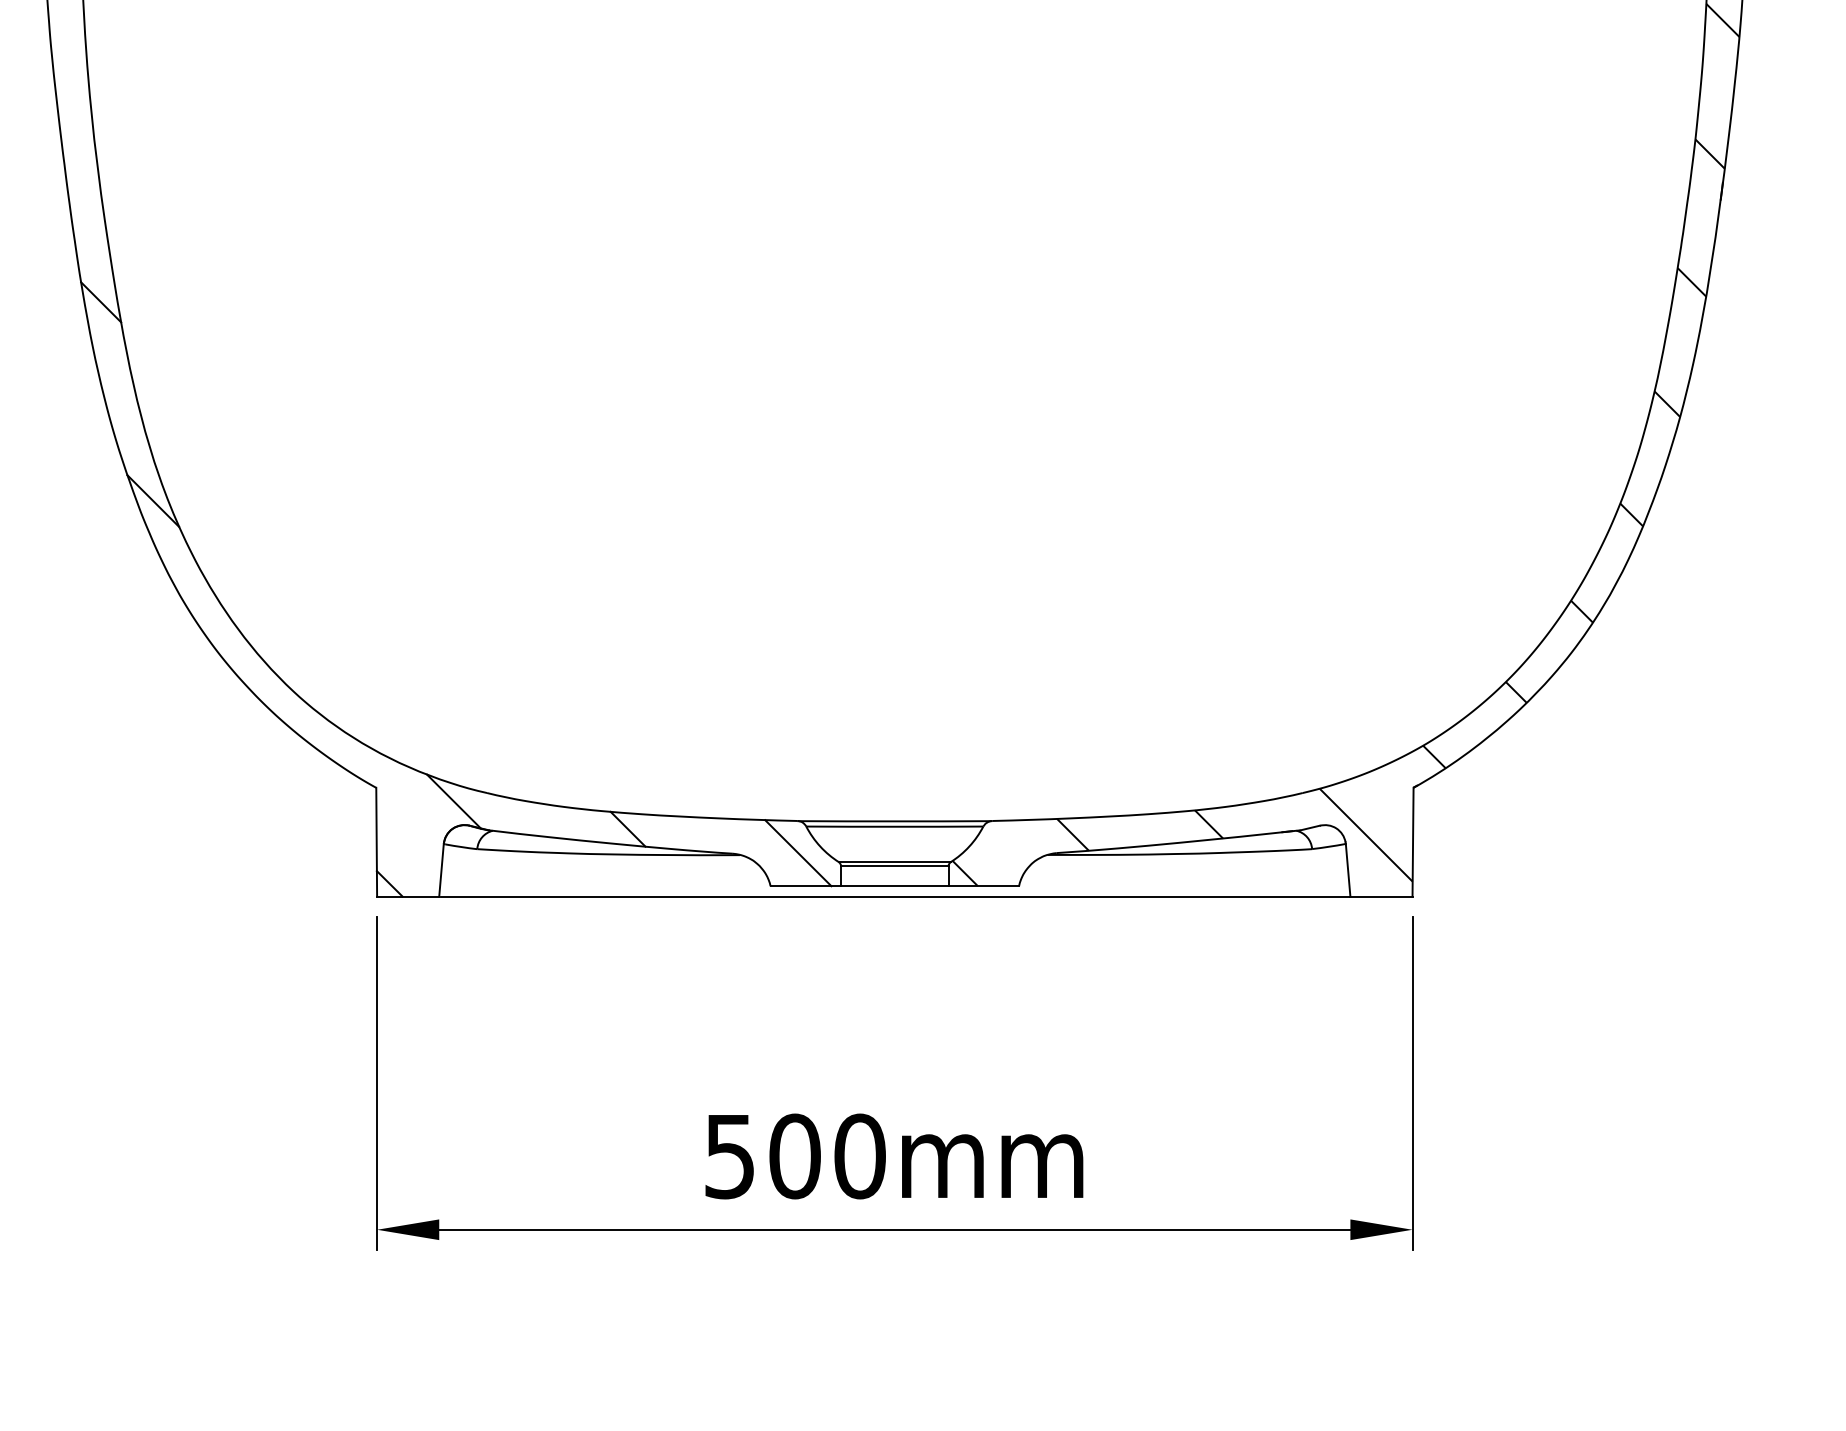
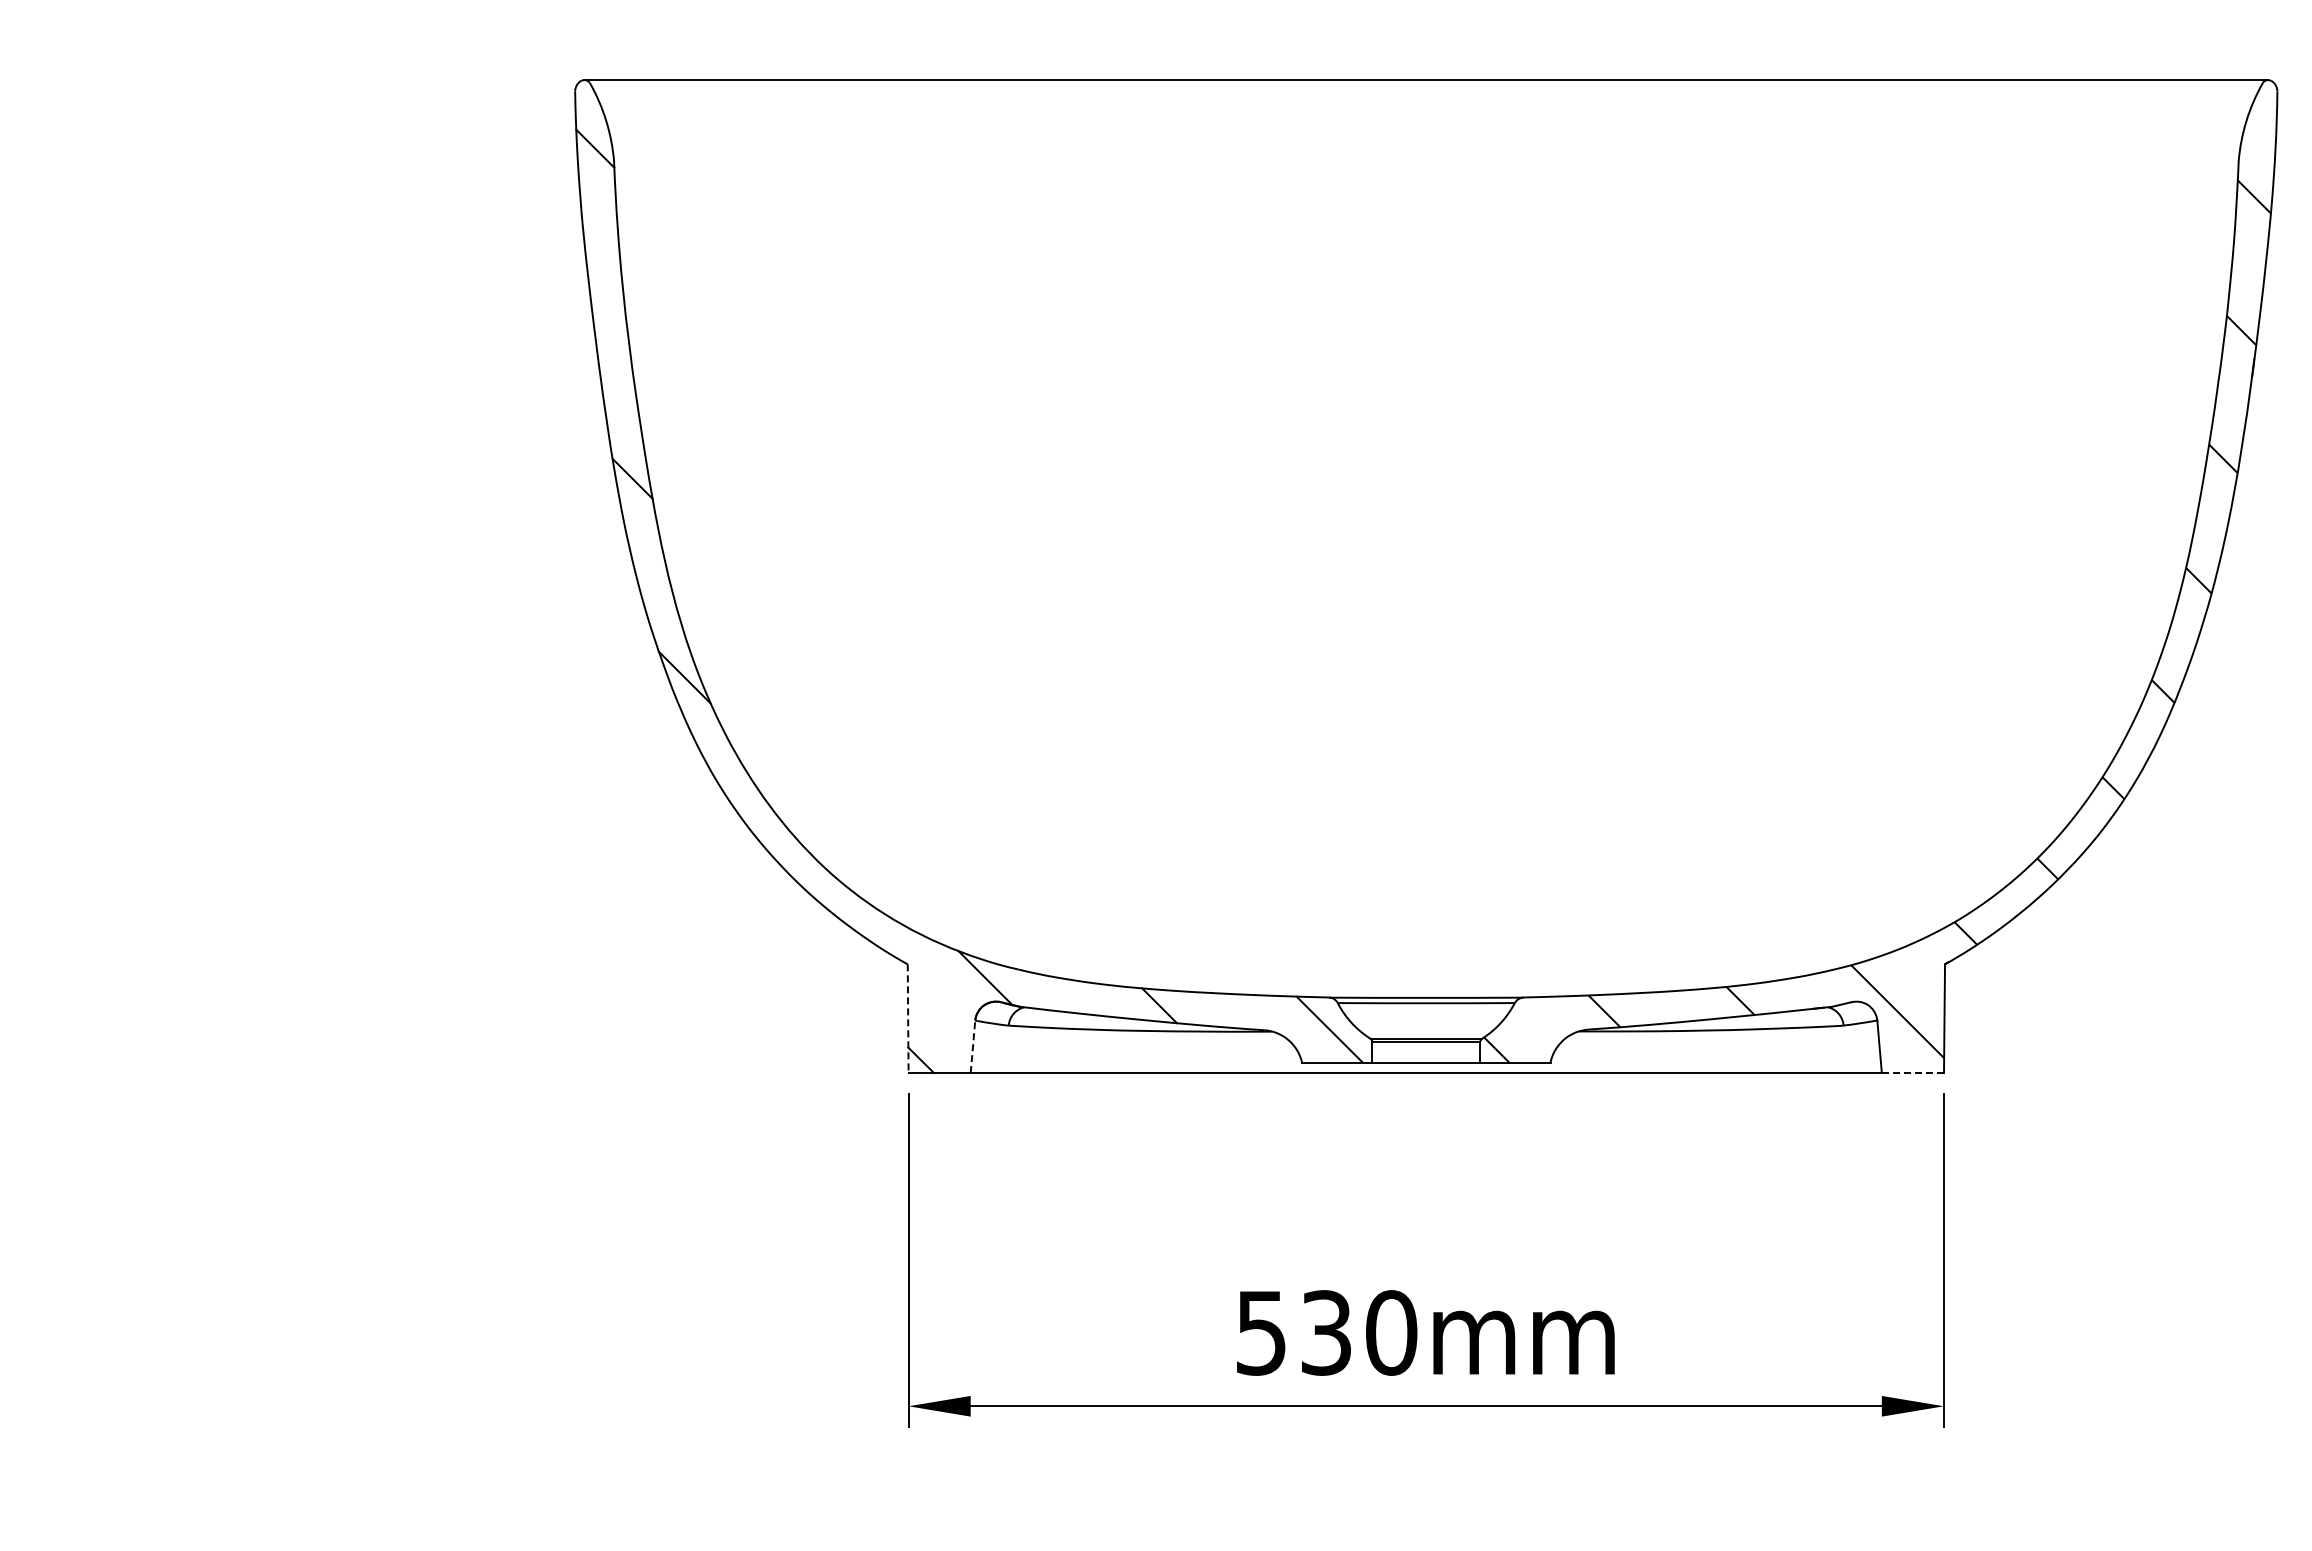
line: (377, 842) -> (908, 1019), solid -> dashed
line: (442, 869) -> (973, 1046), solid -> dashed
line: (1382, 896) -> (1913, 1073), solid -> dashed
text: (795, 1155) -> (1326, 1332), 500mm -> 530mm

